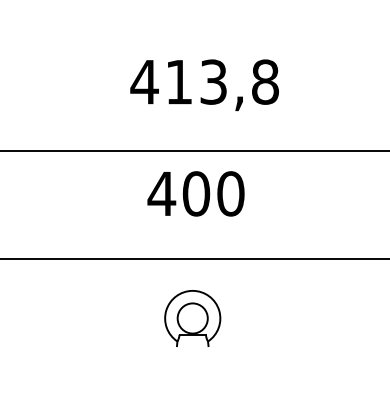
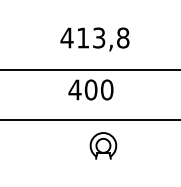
part: (192, 317) -> (103, 145), moved

